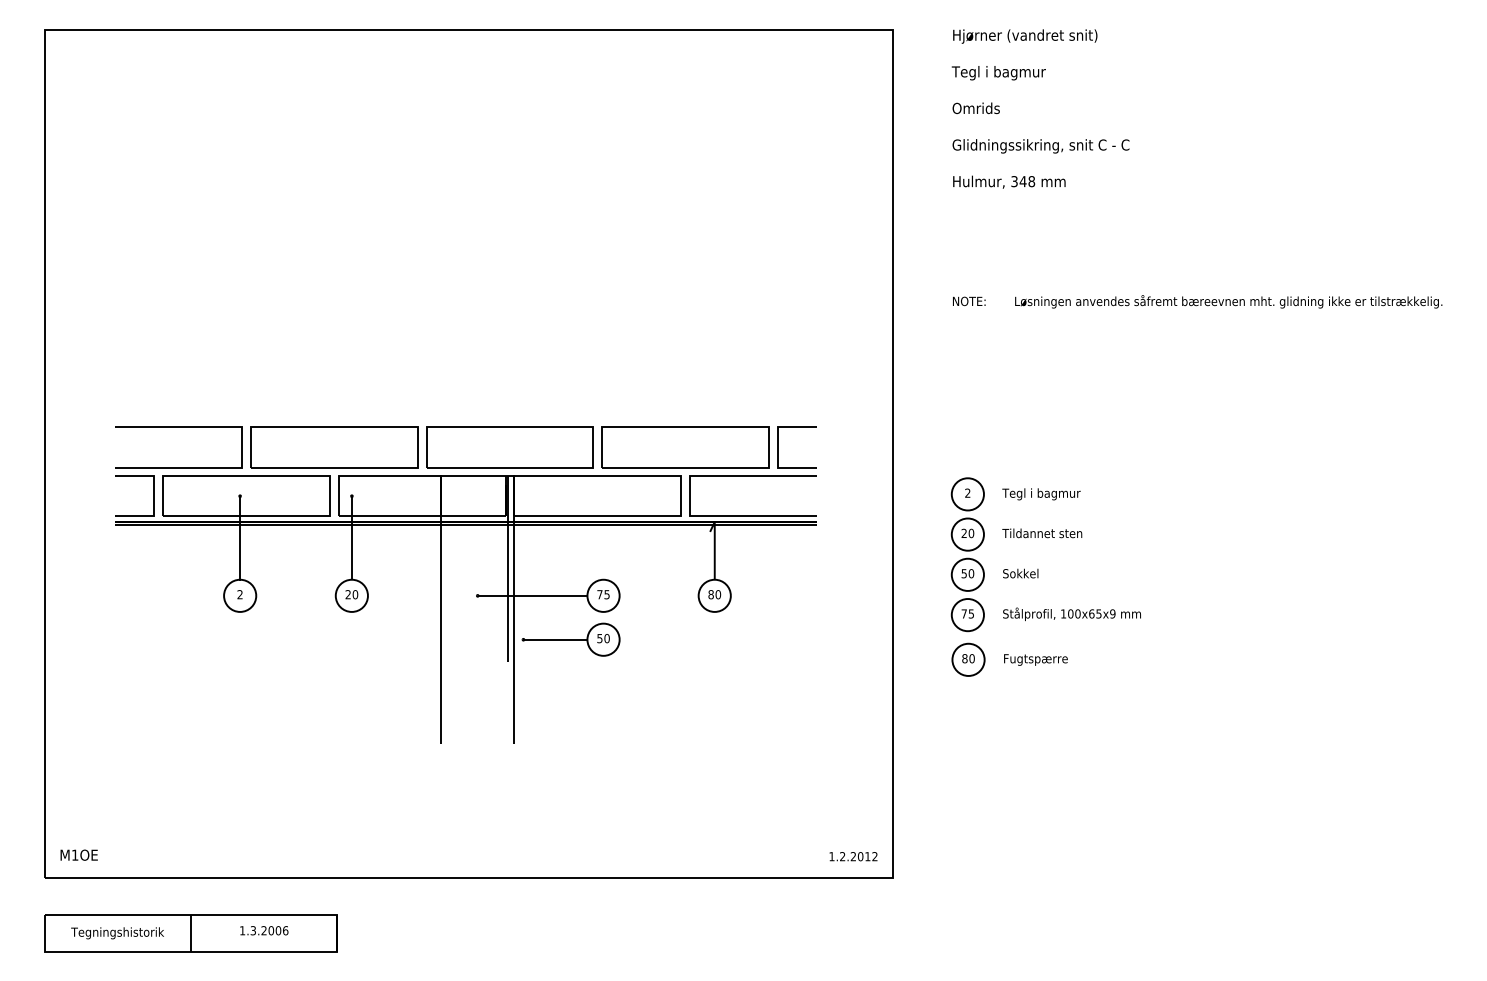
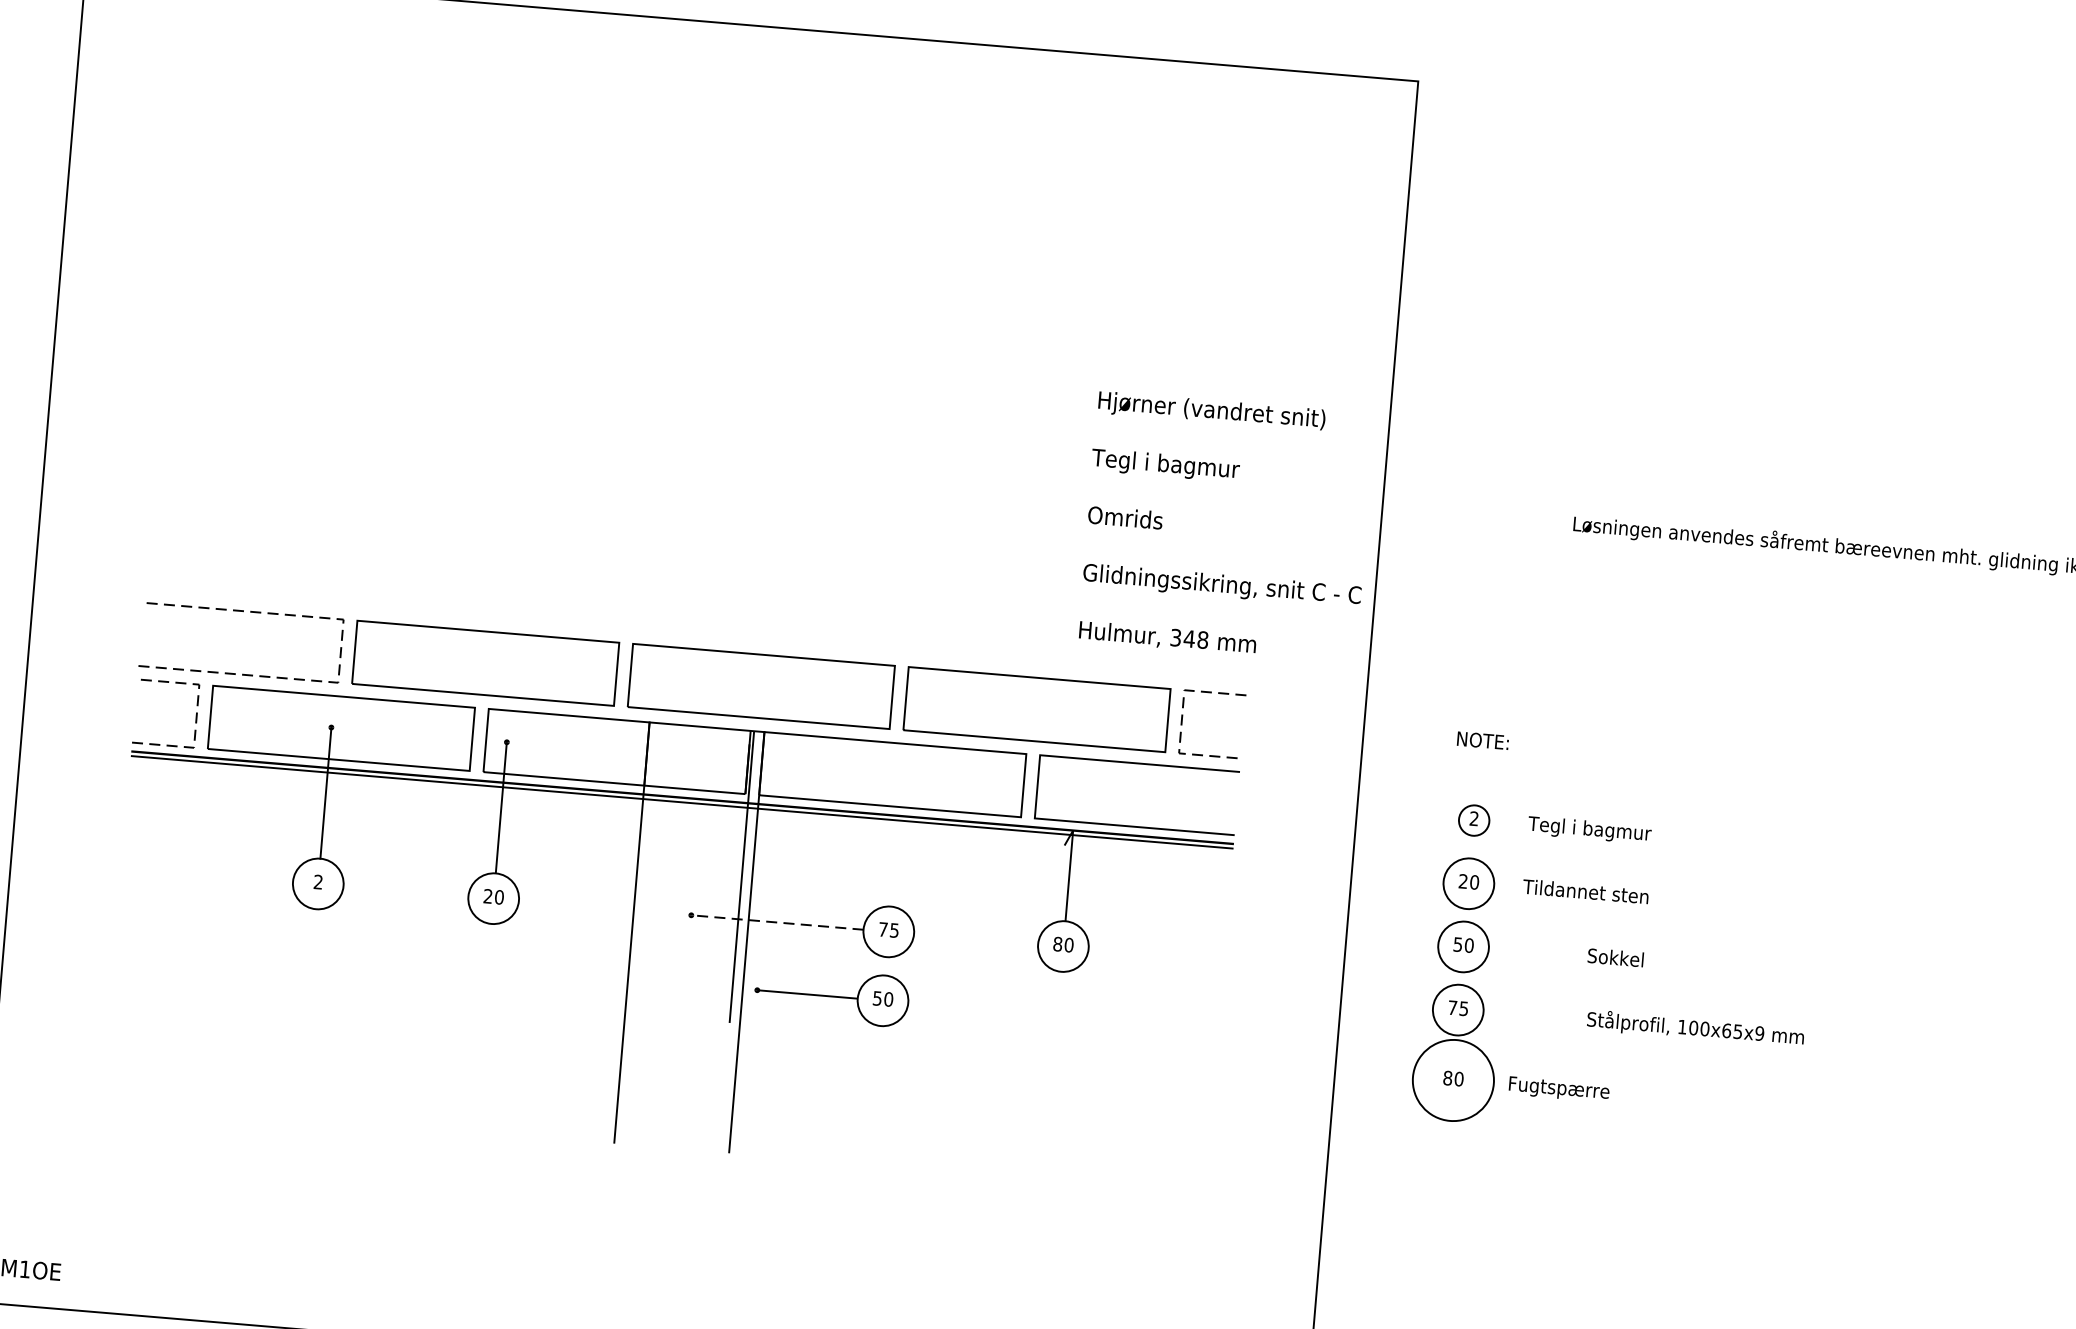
text: (1040, 108) -> (1226, 526), moved
text: (969, 301) -> (1483, 740), moved
line: (242, 446) -> (341, 649), solid -> dashed
line: (777, 447) -> (1181, 721), solid -> dashed
circle: (967, 494) -> (1473, 820), size x0.6
line: (154, 495) -> (197, 715), solid -> dashed
text: (1020, 573) -> (1615, 957), moved
line: (532, 595) -> (777, 921), solid -> dashed
text: (1071, 614) -> (1694, 1029), moved
circle: (968, 659) -> (1453, 1079), size x1.6

